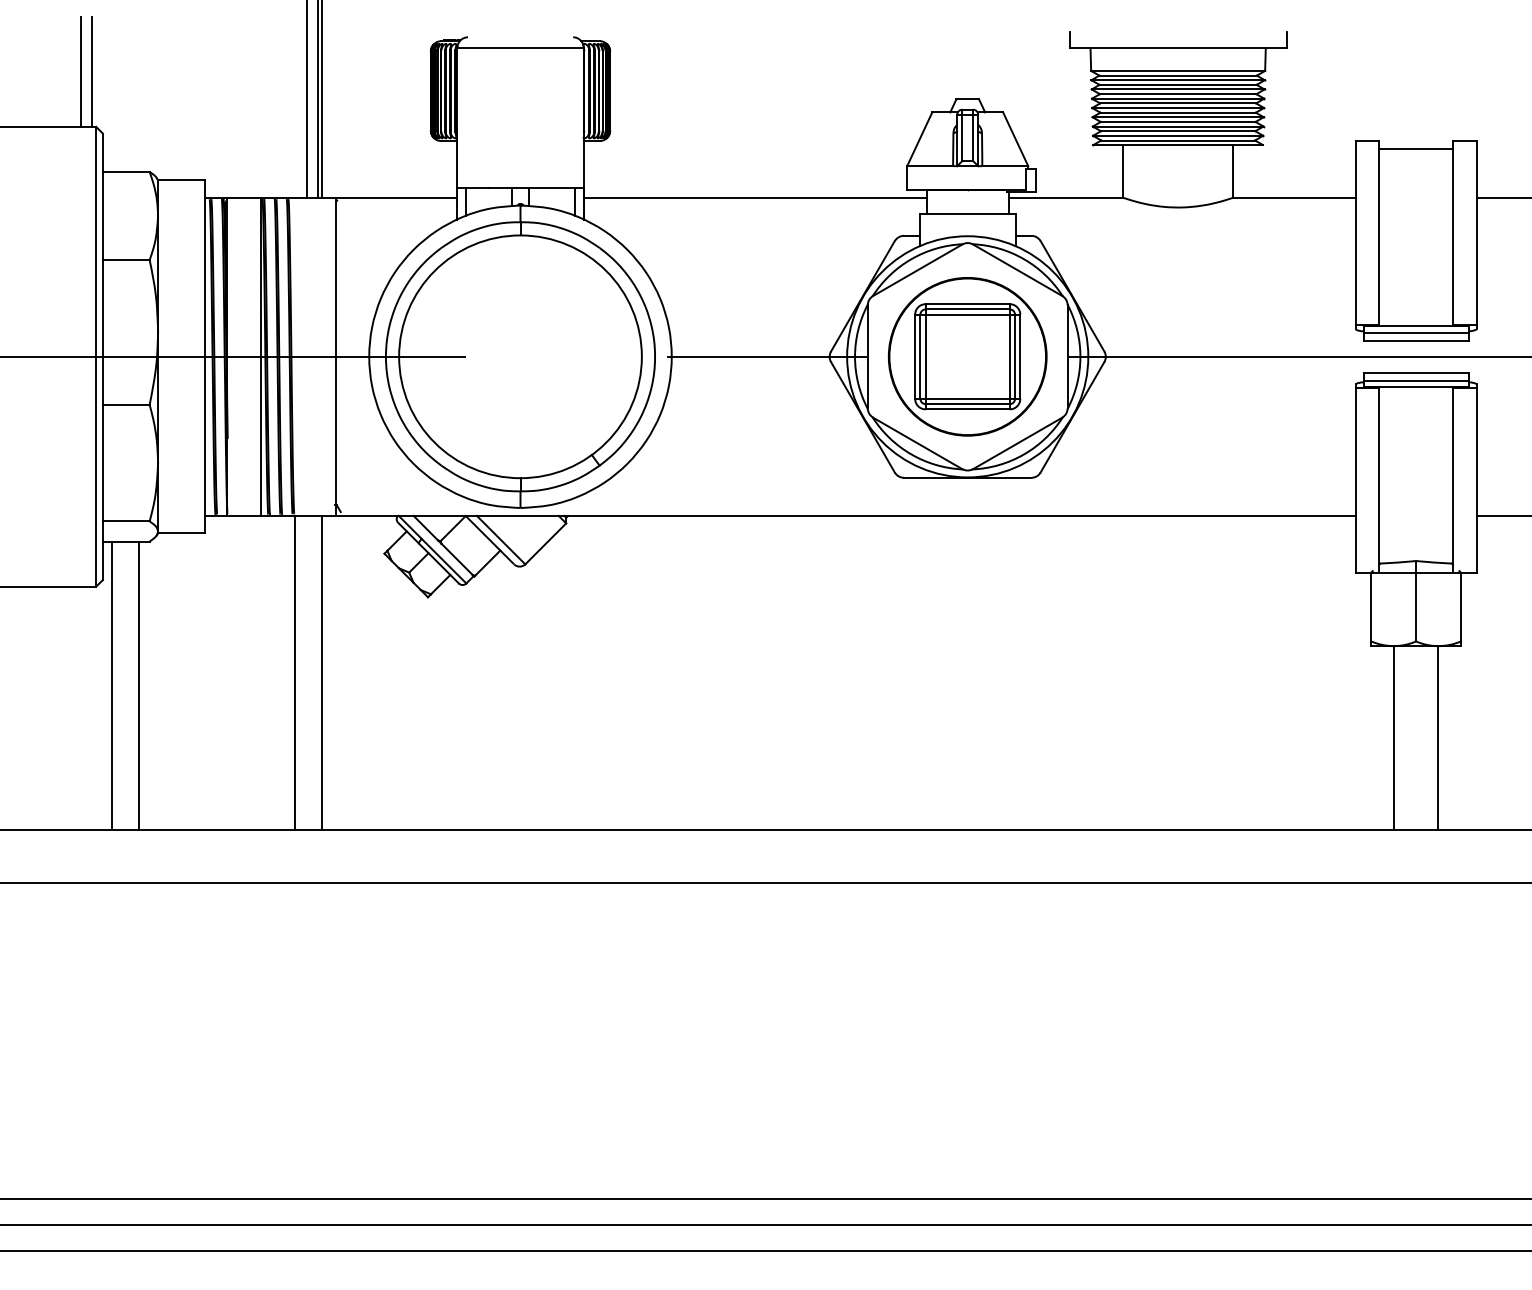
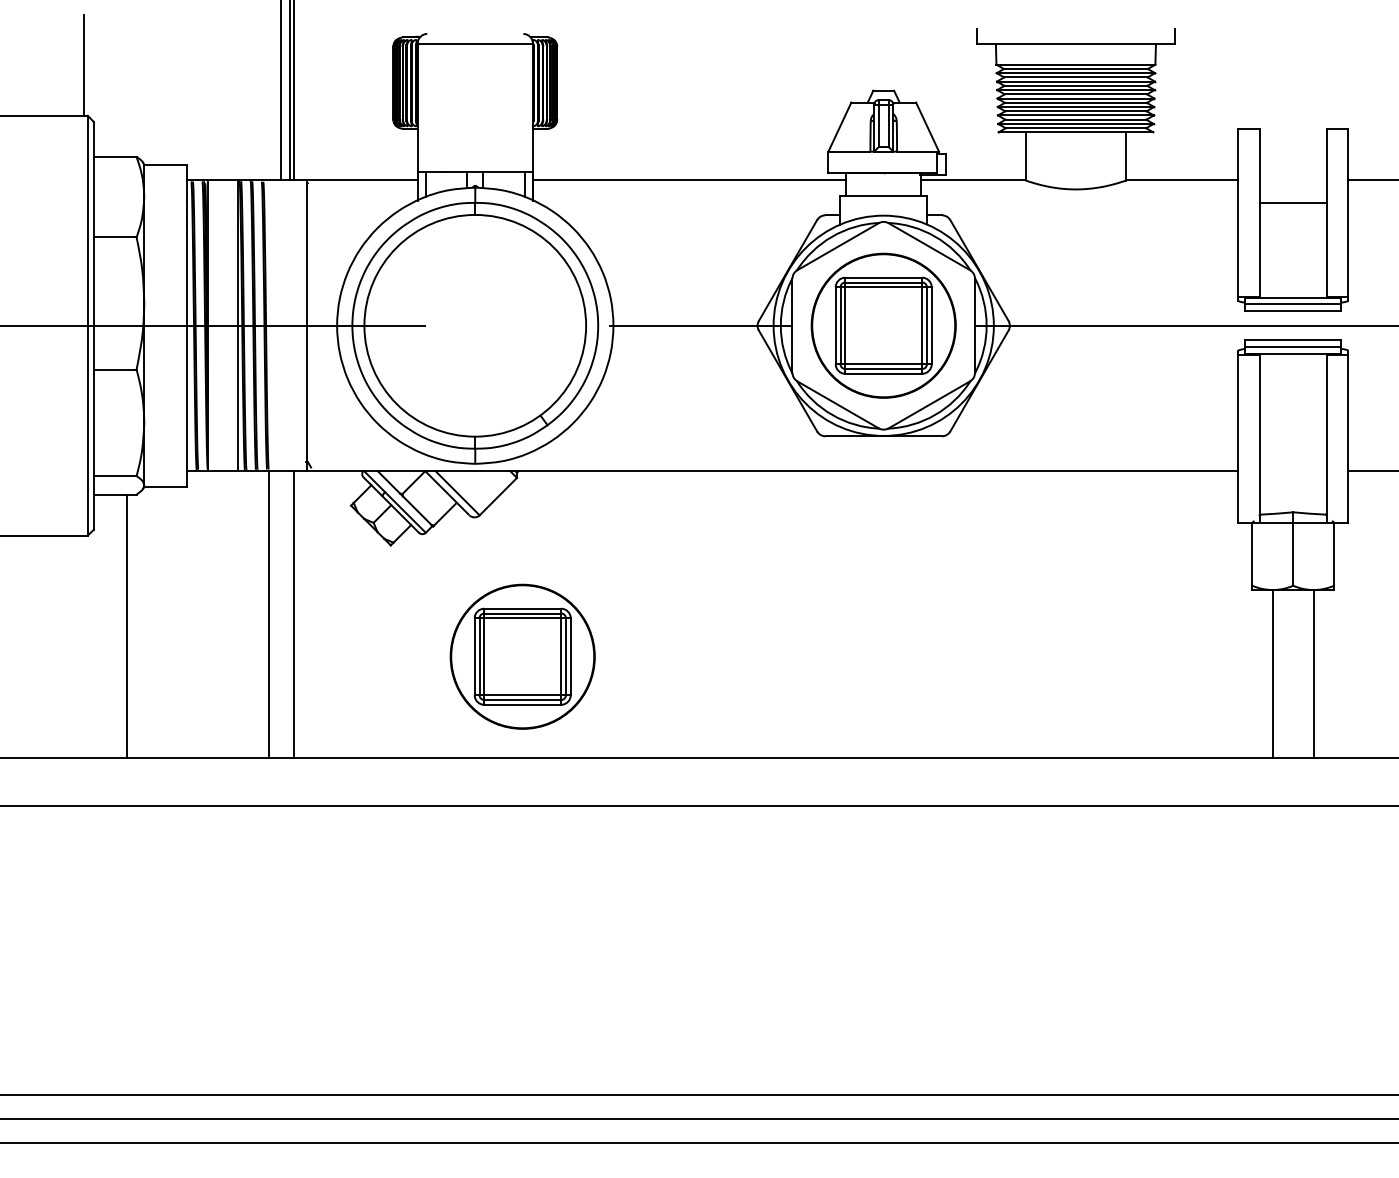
line: (81, 71) -> (74, 65), removed
line: (1415, 148) -> (1292, 202), moved
line: (112, 686) -> (102, 626), removed
part: (572, 718) -> (522, 656), added

